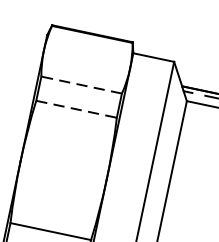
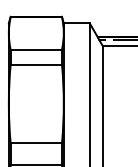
line: (81, 85) -> (36, 49), dashed -> solid
line: (76, 110) -> (36, 65), dashed -> solid

